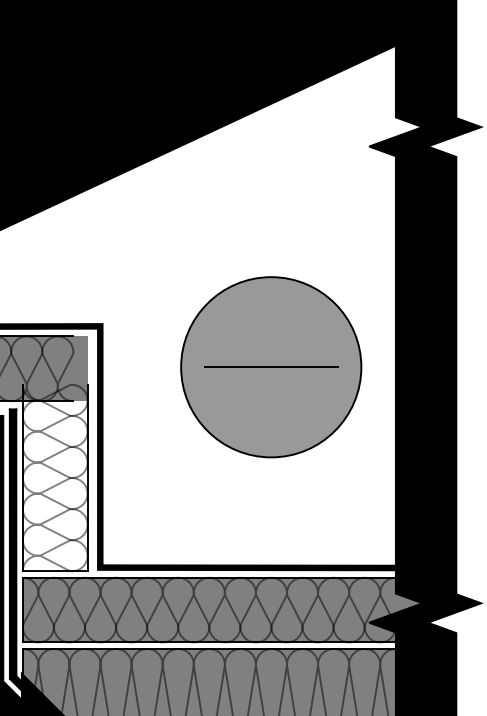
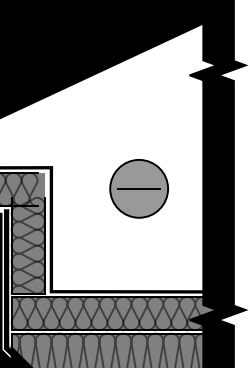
part: (269, 366) -> (138, 188), size x0.62
fill: (53, 485) -> (27, 249), added

